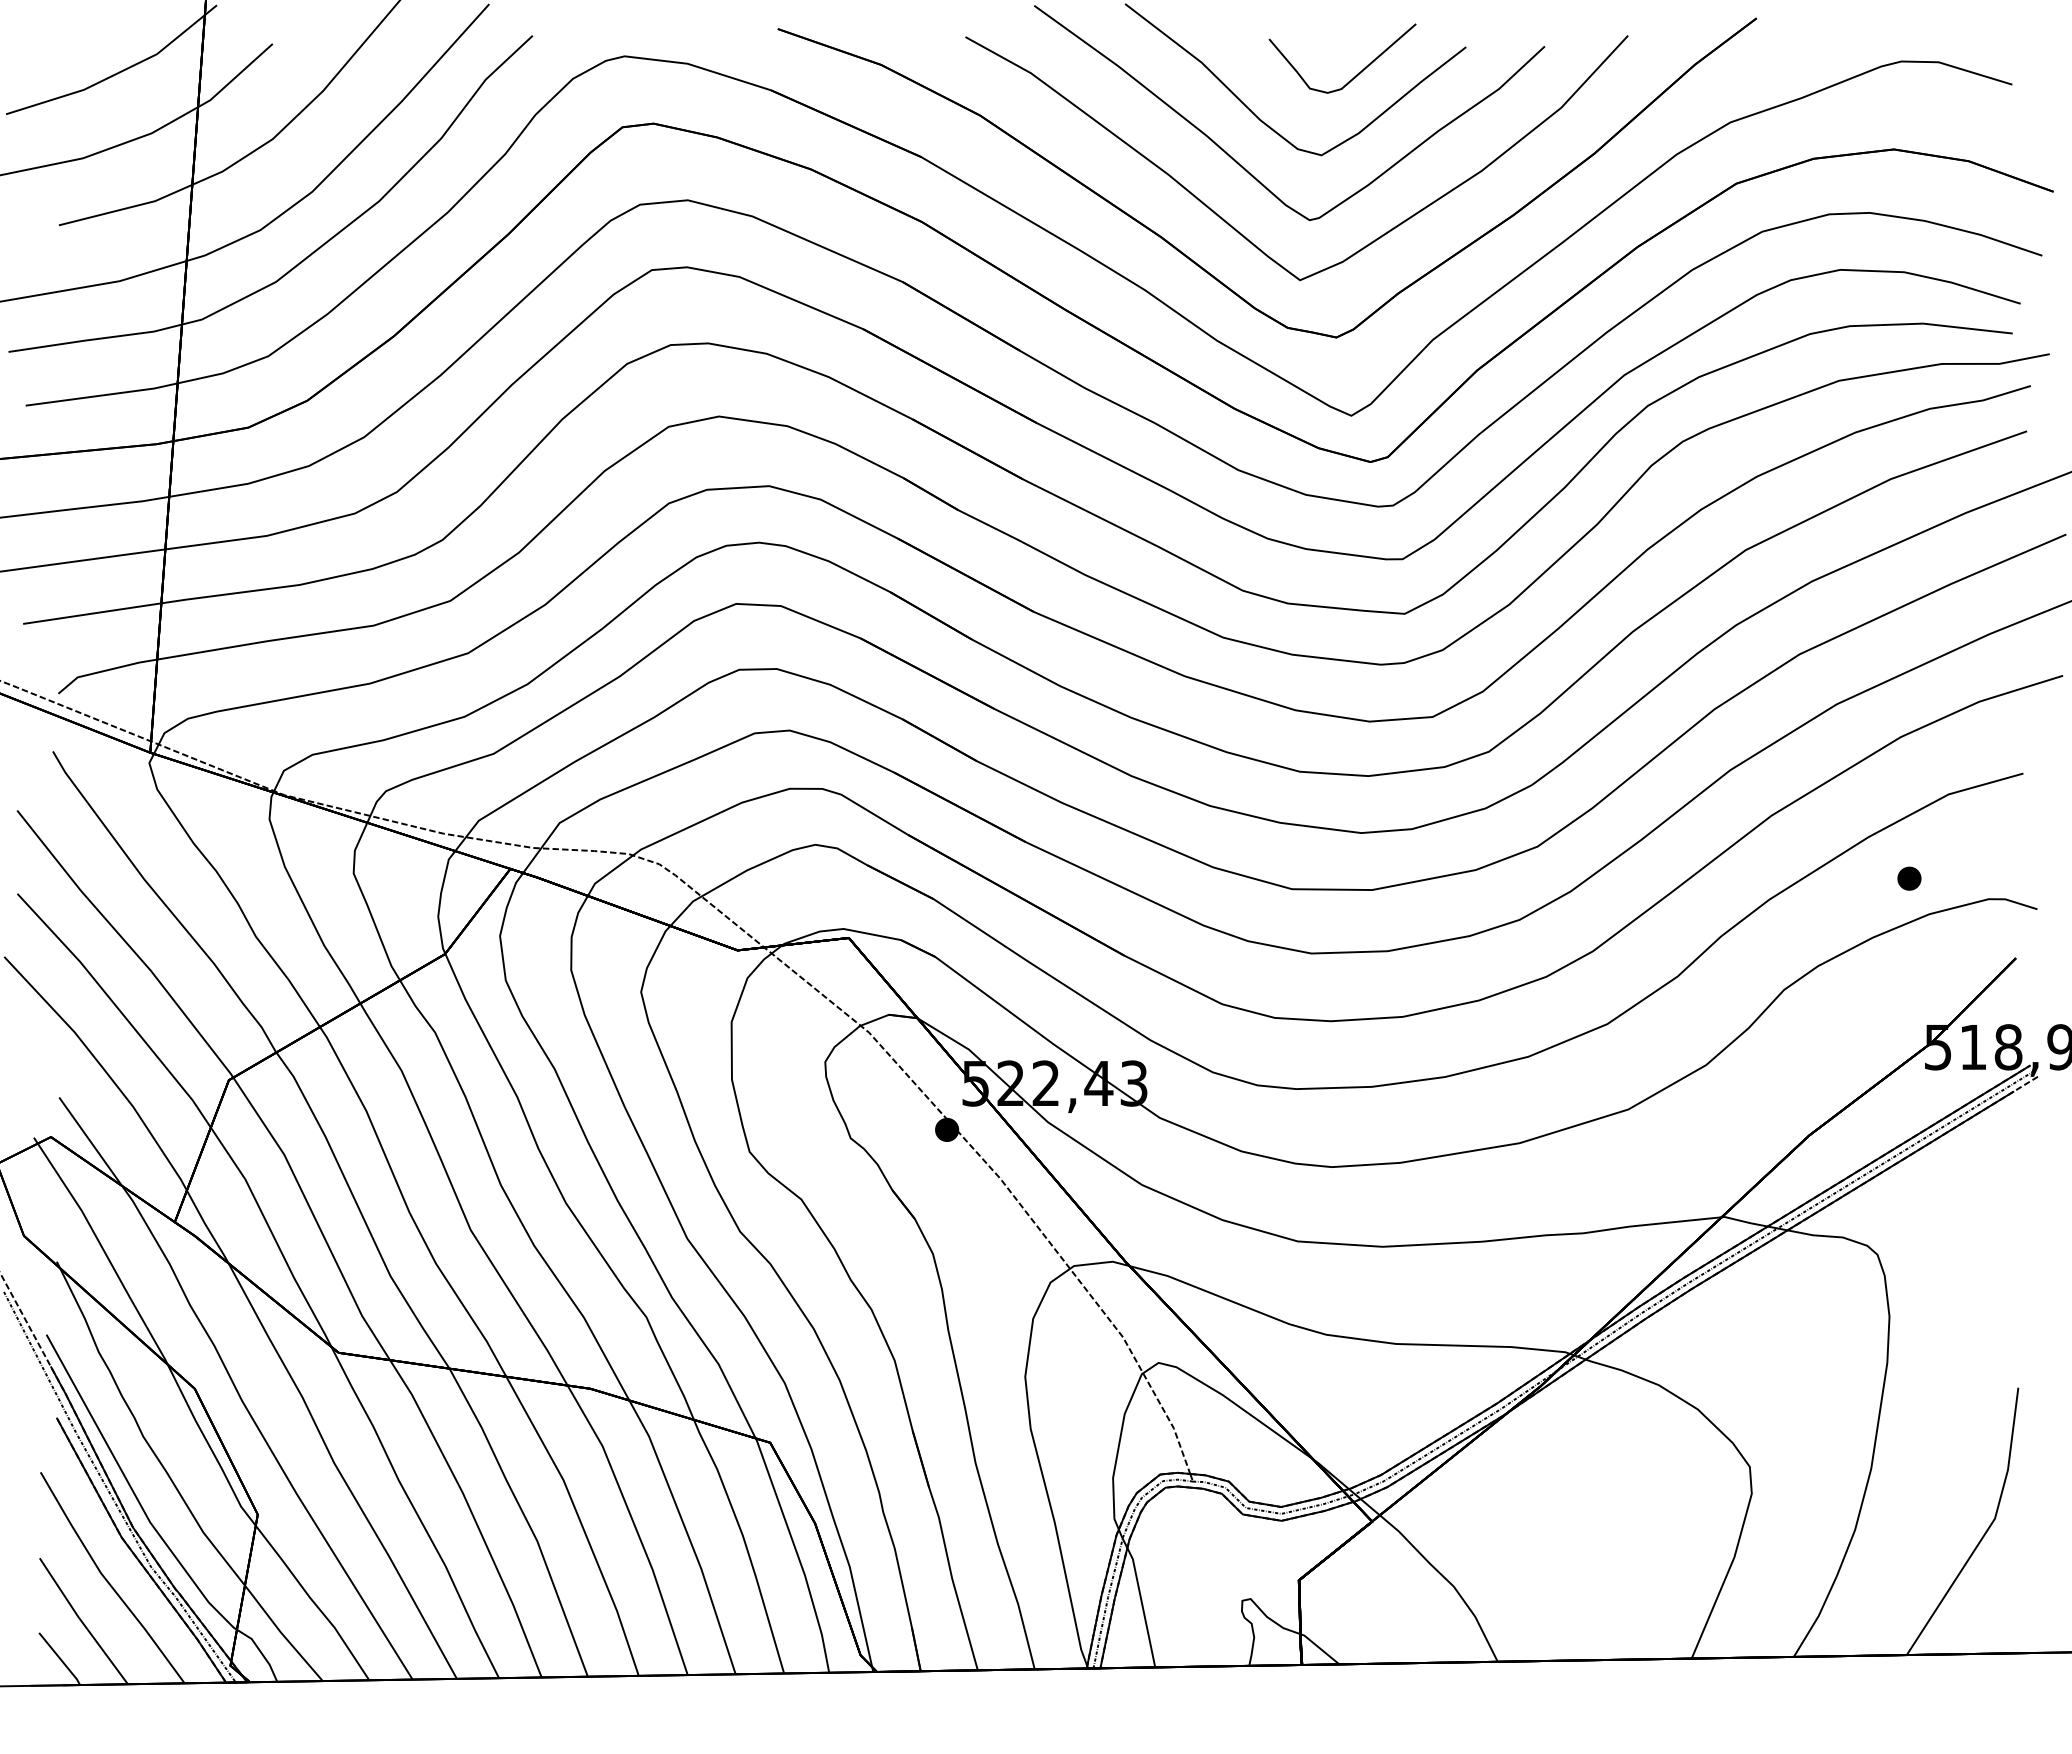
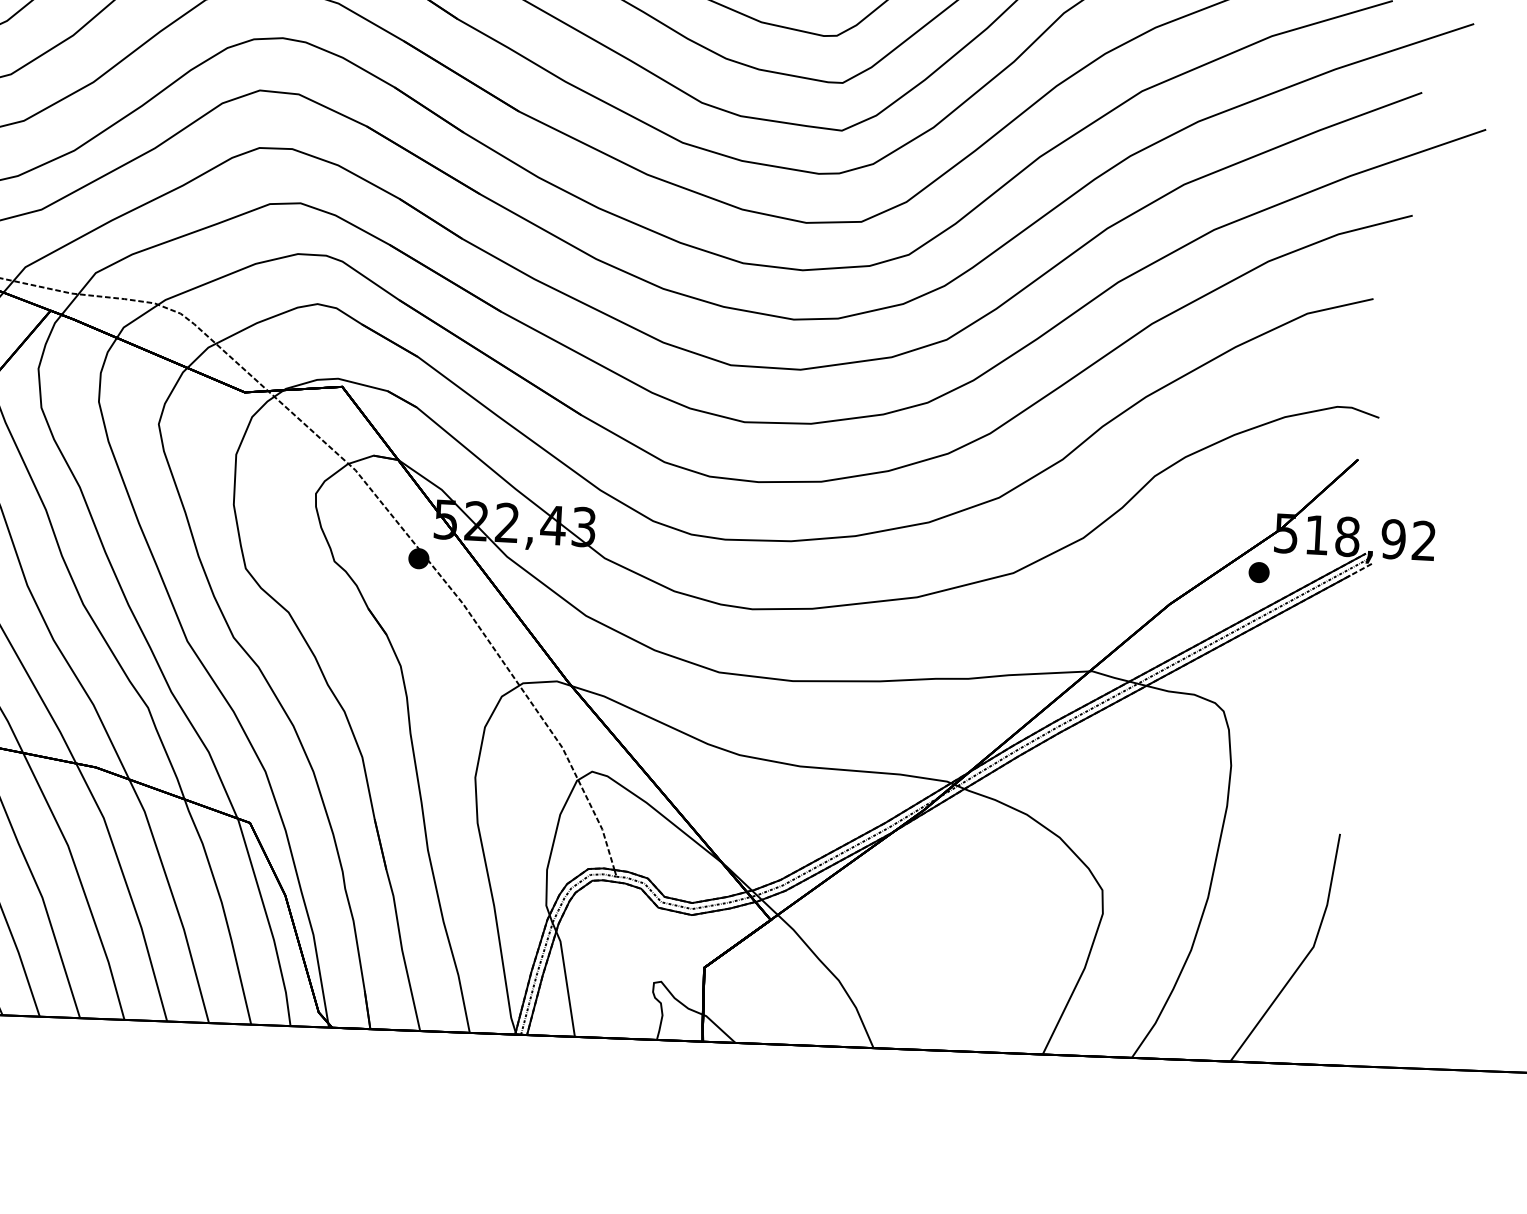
part: (1909, 878) -> (1259, 572), moved

